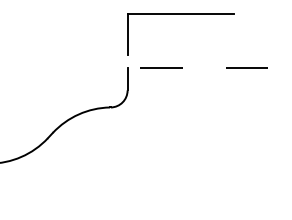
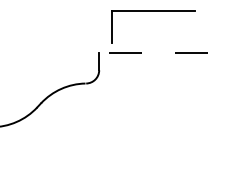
part: (180, 14) -> (153, 11), moved

